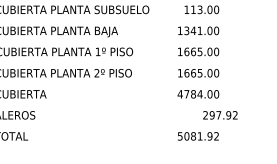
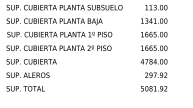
text: (220, 114) -> (156, 74), moved

